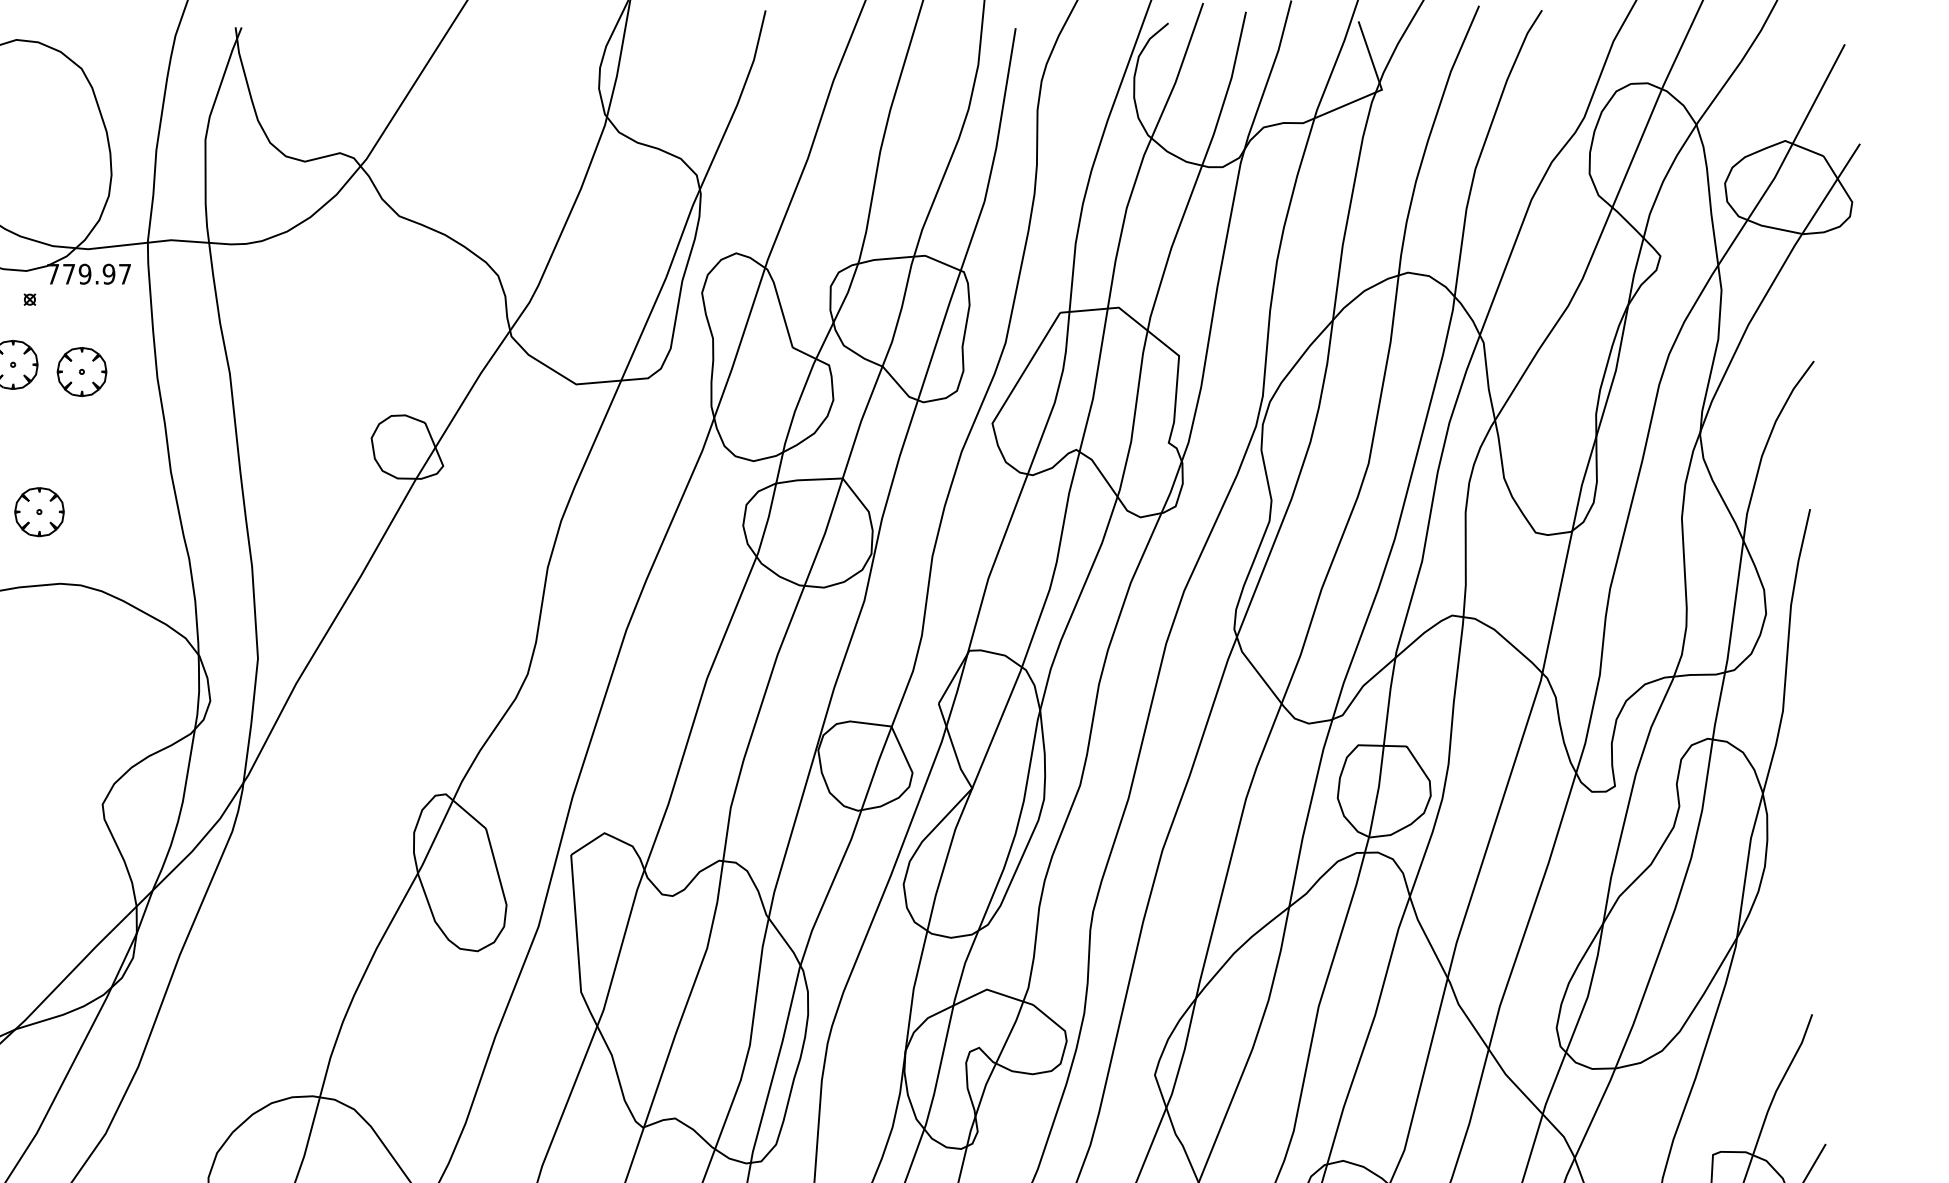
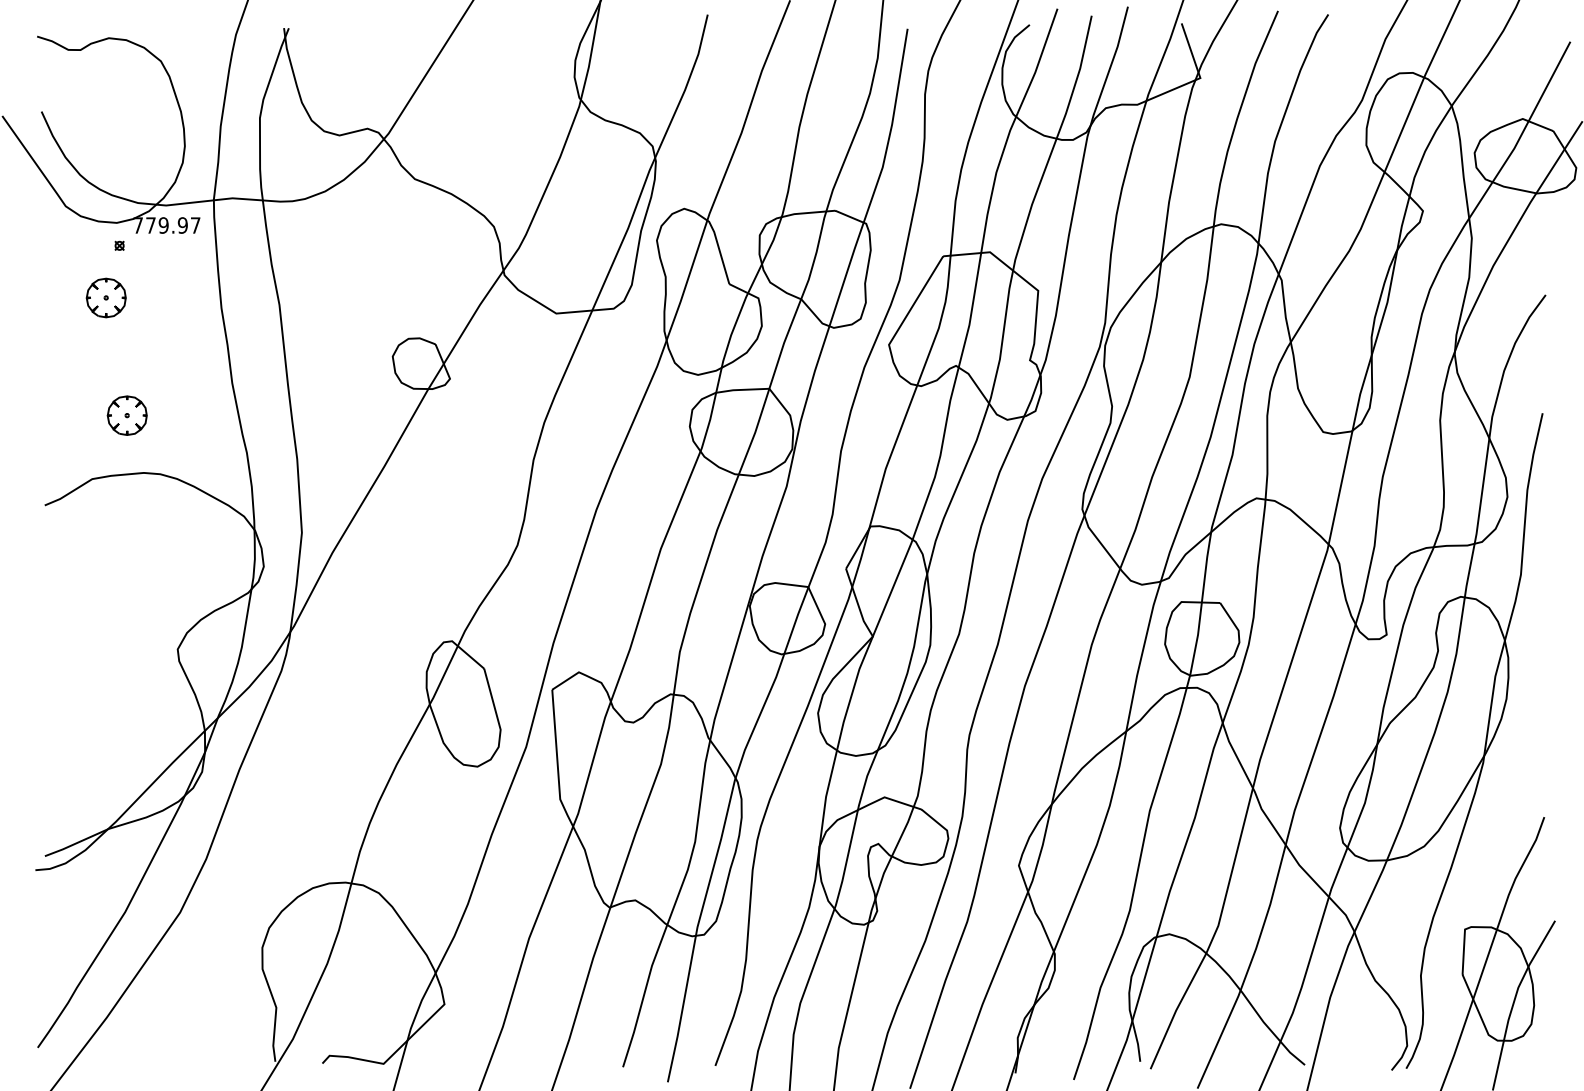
part: (81, 371) -> (160, 303), removed

